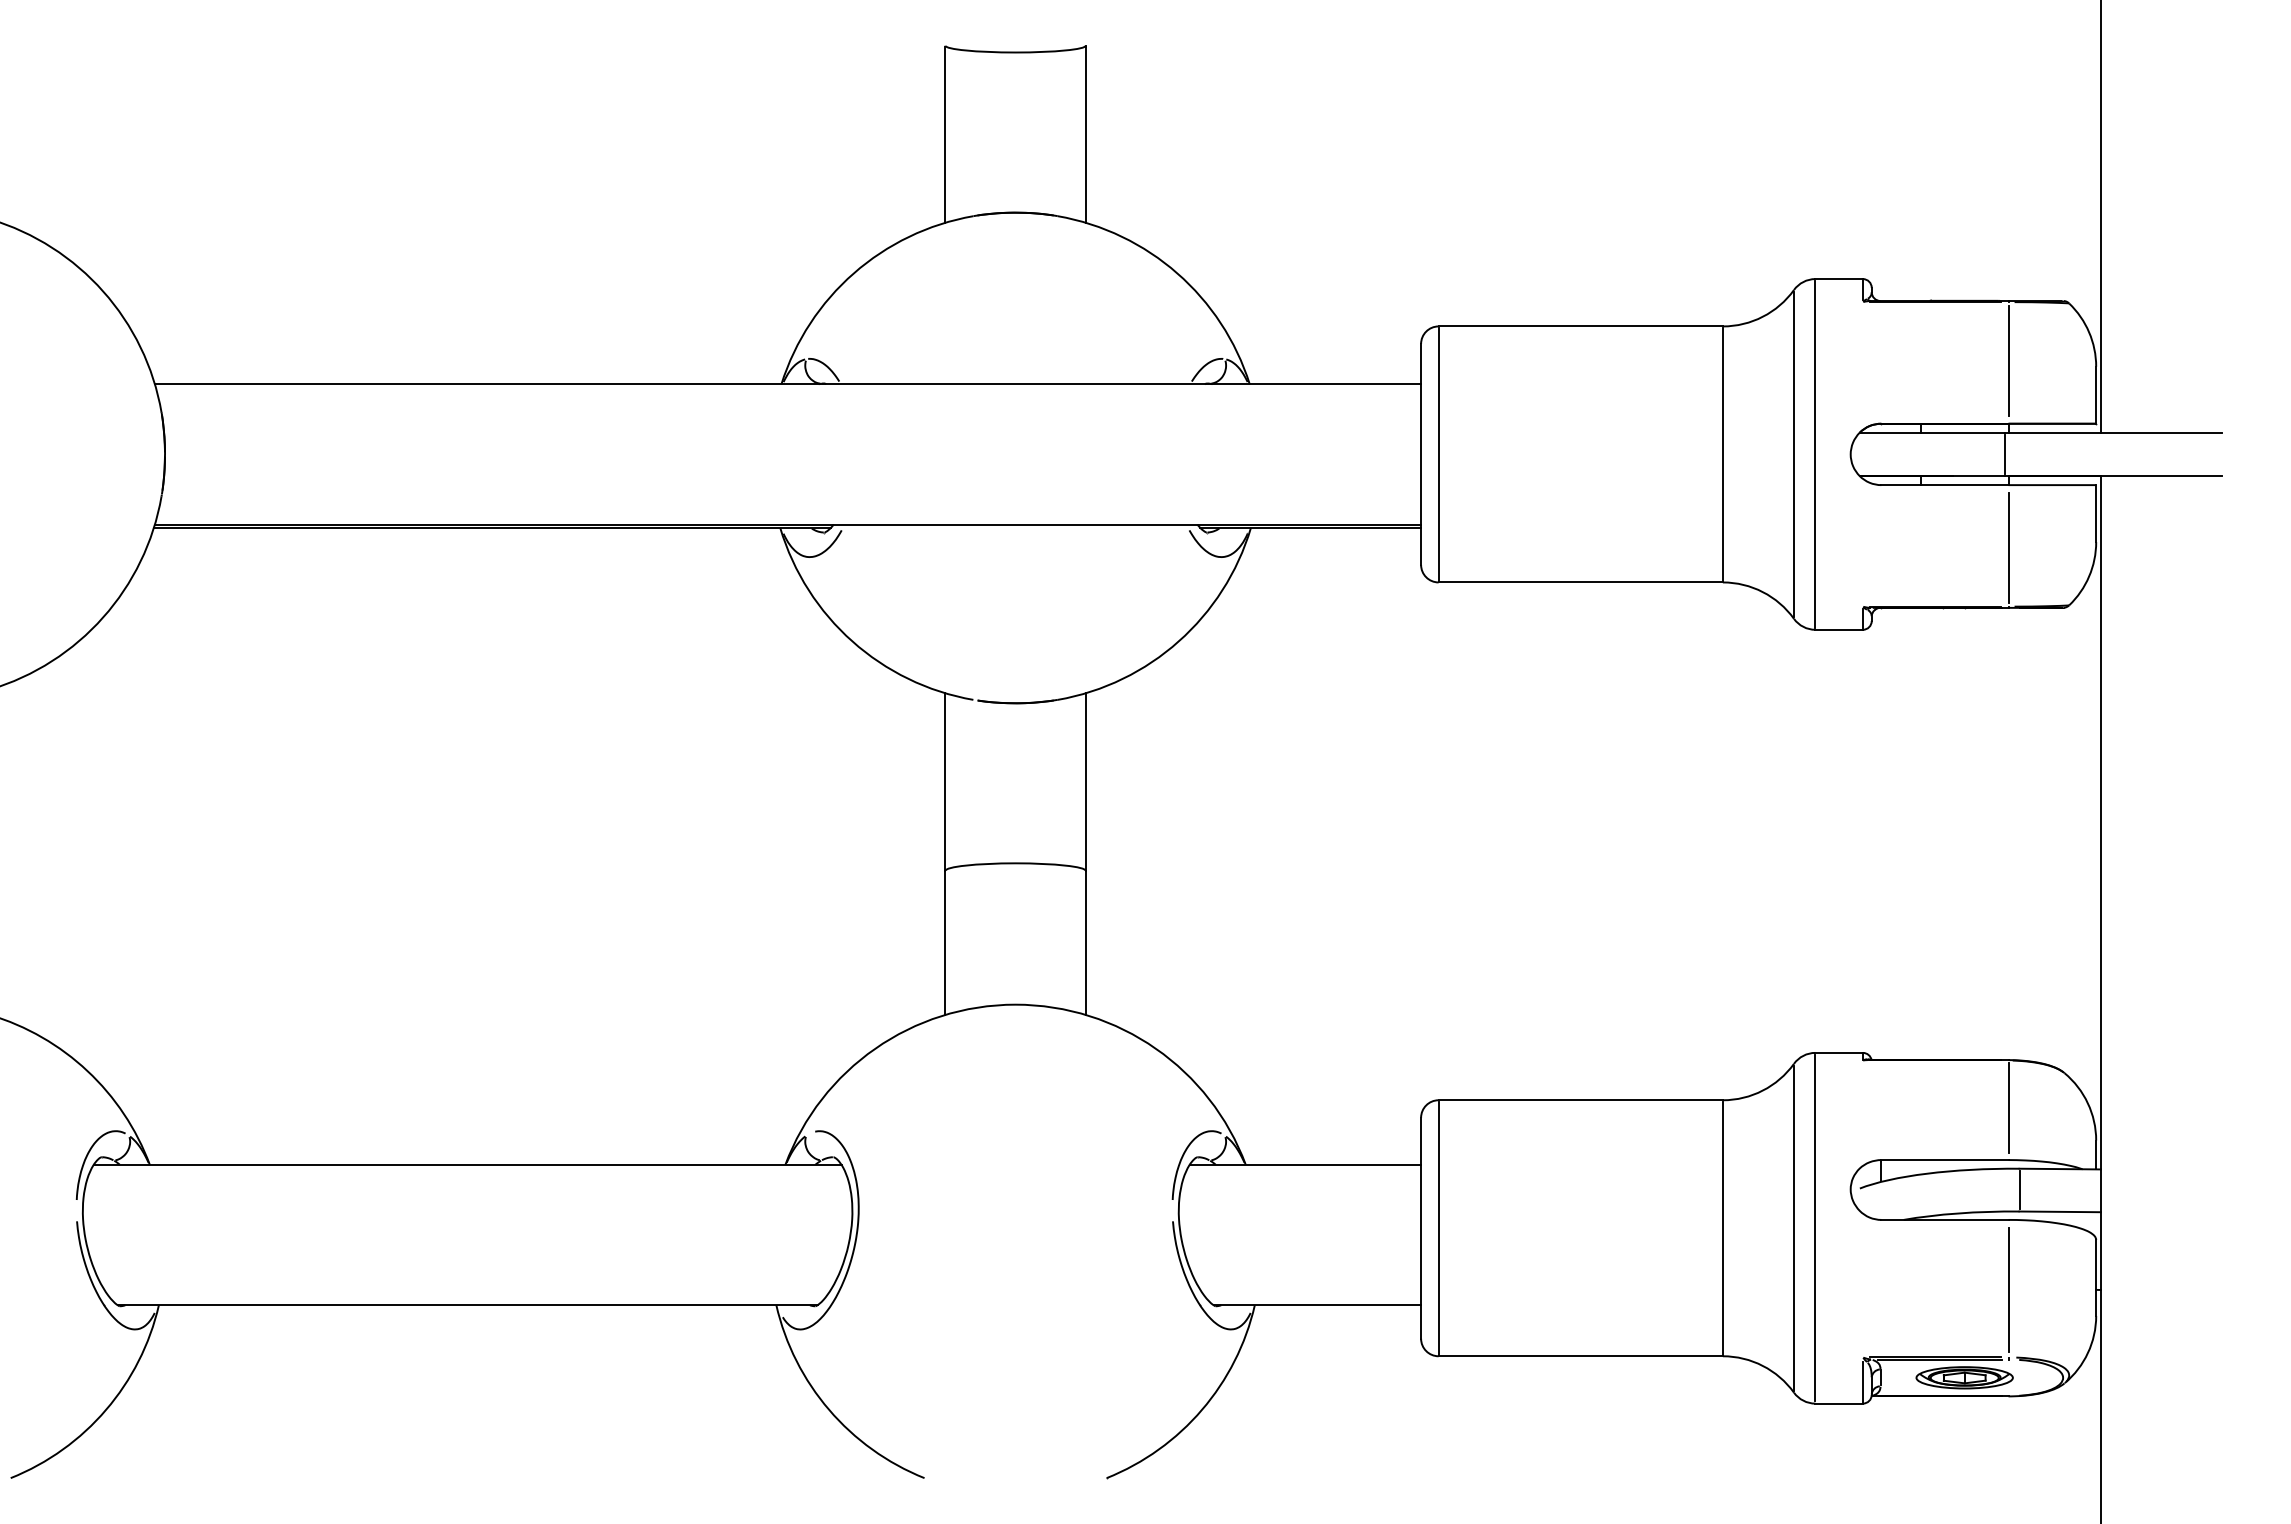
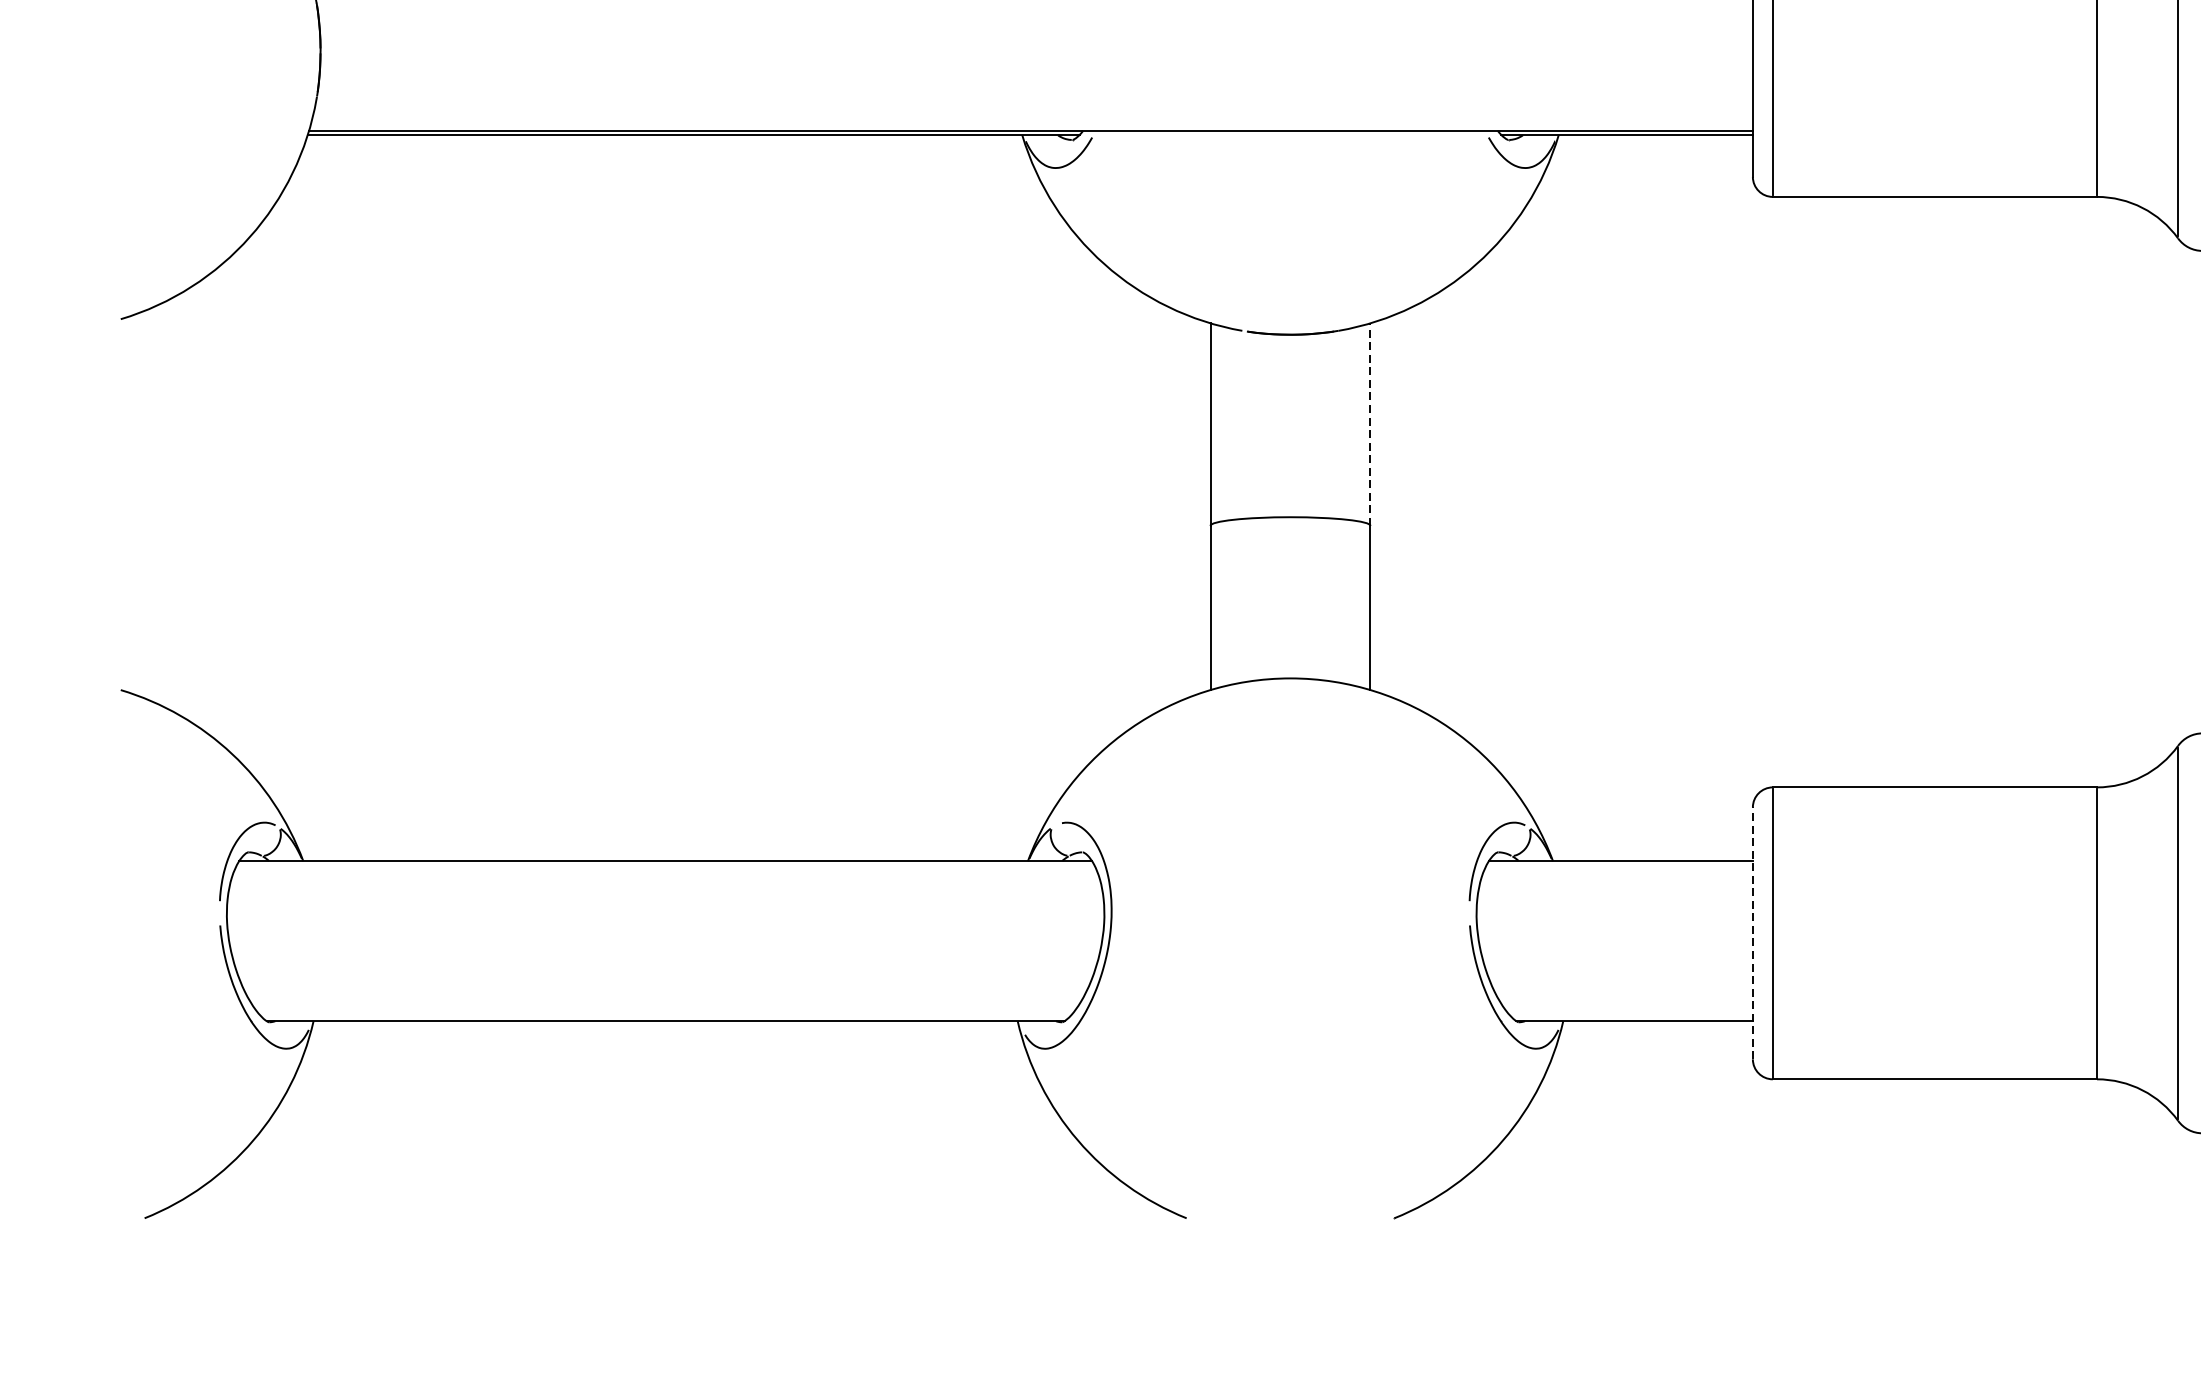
line: (1085, 782) -> (1370, 425), solid -> dashed
line: (1421, 1227) -> (1753, 932), solid -> dashed

